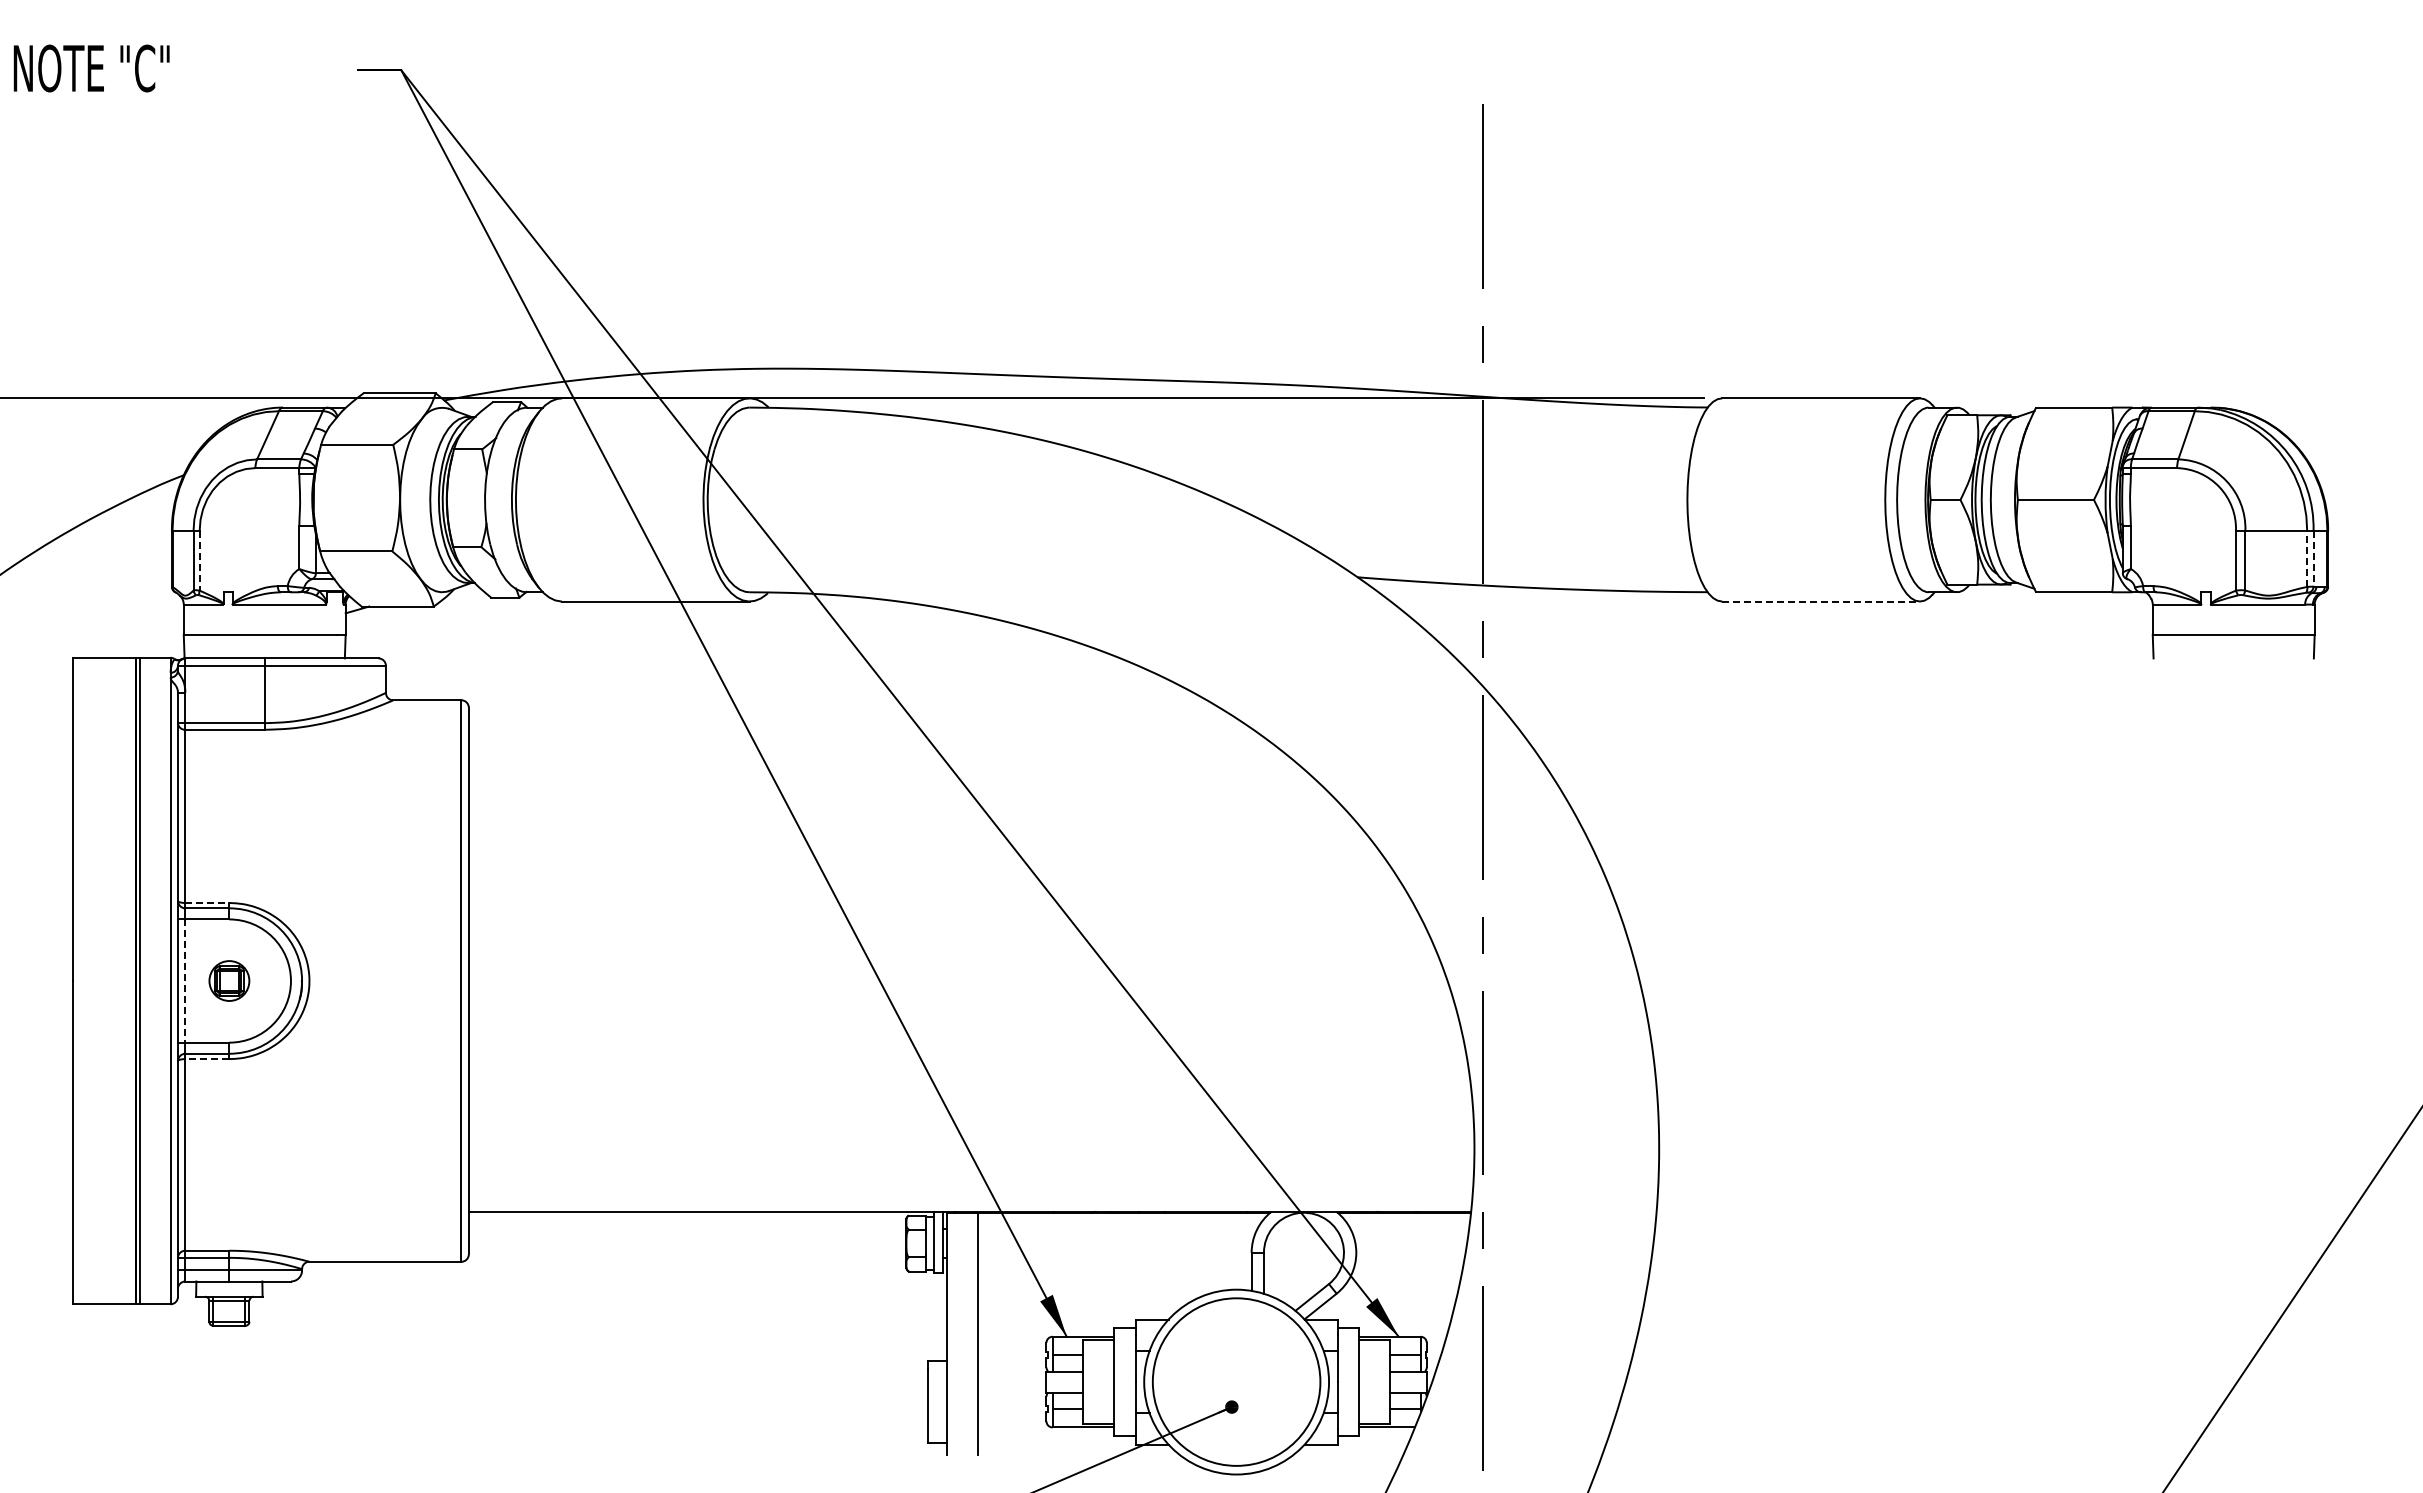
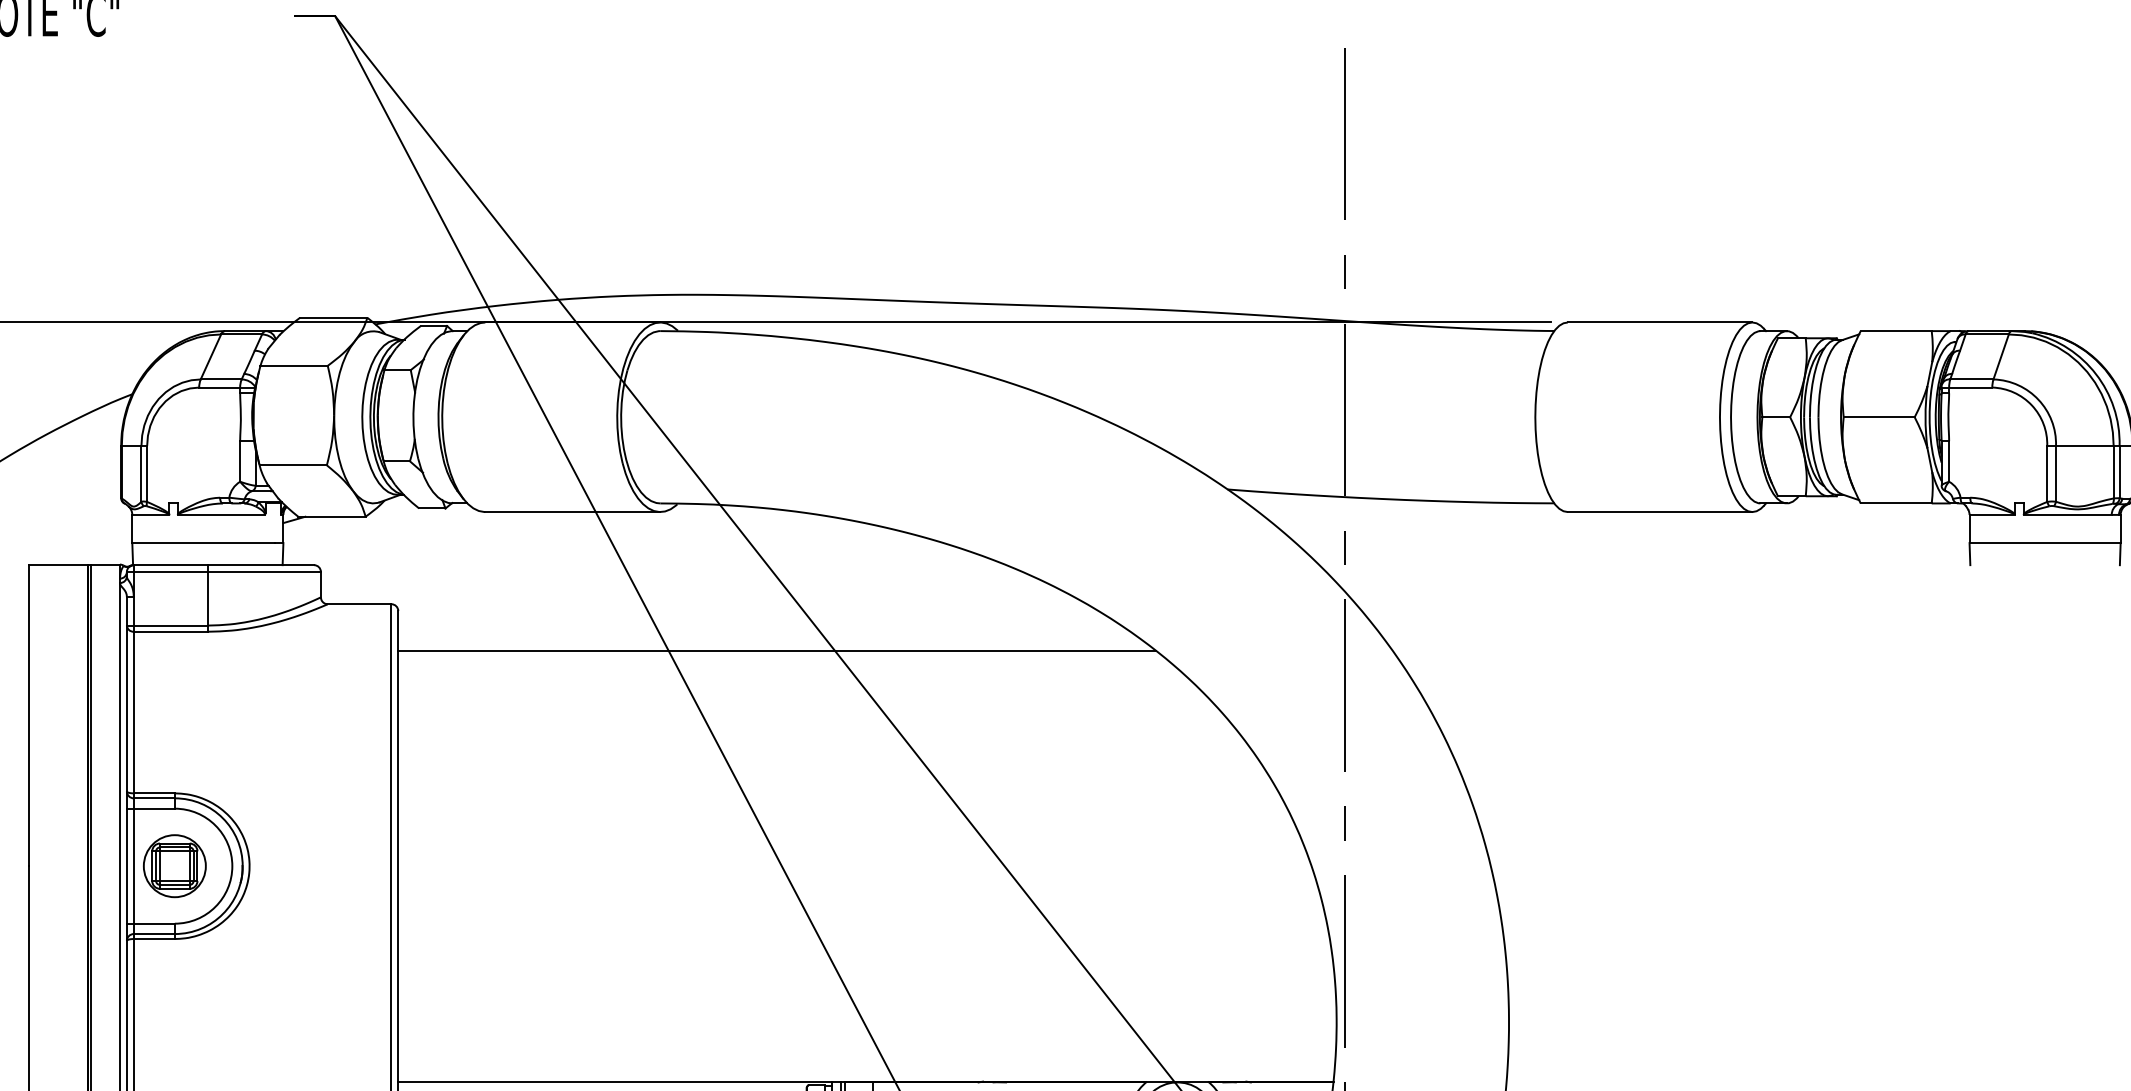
line: (2307, 558) -> (2113, 471), dashed -> solid
line: (2313, 559) -> (2119, 472), dashed -> solid
line: (199, 560) -> (146, 473), dashed -> solid
line: (1821, 601) -> (1660, 512), dashed -> solid
line: (874, 750) -> (776, 651), added
line: (207, 902) -> (154, 792), dashed -> solid
part: (229, 980) -> (174, 865), size x1.67
line: (185, 981) -> (133, 866), dashed -> solid
line: (206, 1059) -> (153, 939), dashed -> solid

